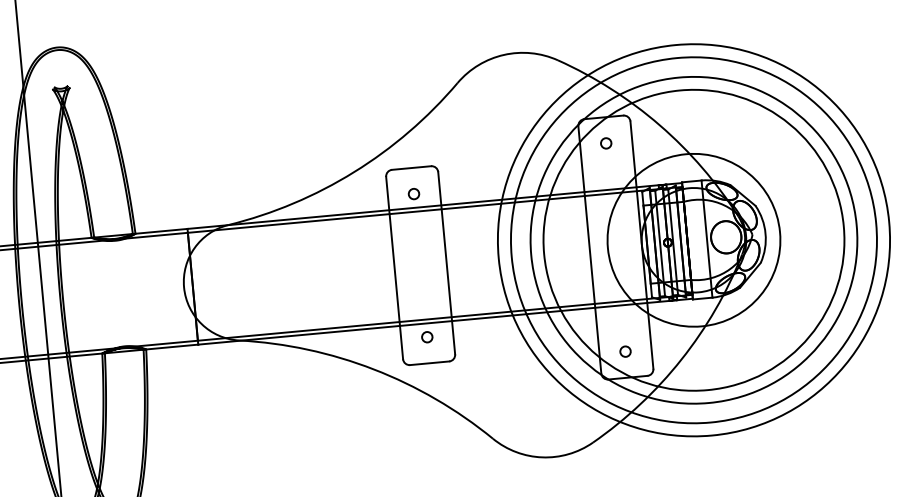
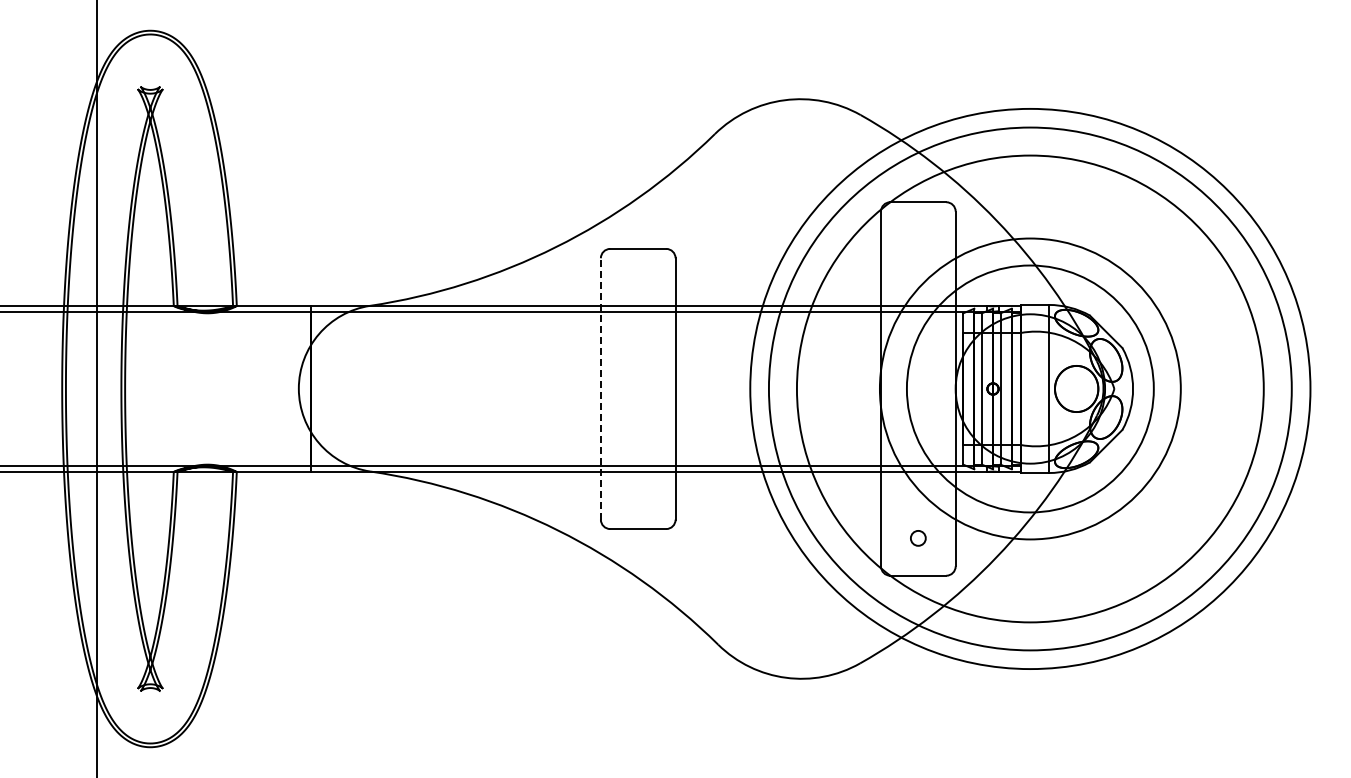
circle: (606, 143) -> (918, 239), removed
circle: (413, 193) -> (637, 285), removed
circle: (694, 239) -> (1030, 388), size x0.7
line: (394, 267) -> (600, 388), solid -> dashed
circle: (426, 337) -> (637, 491), removed

